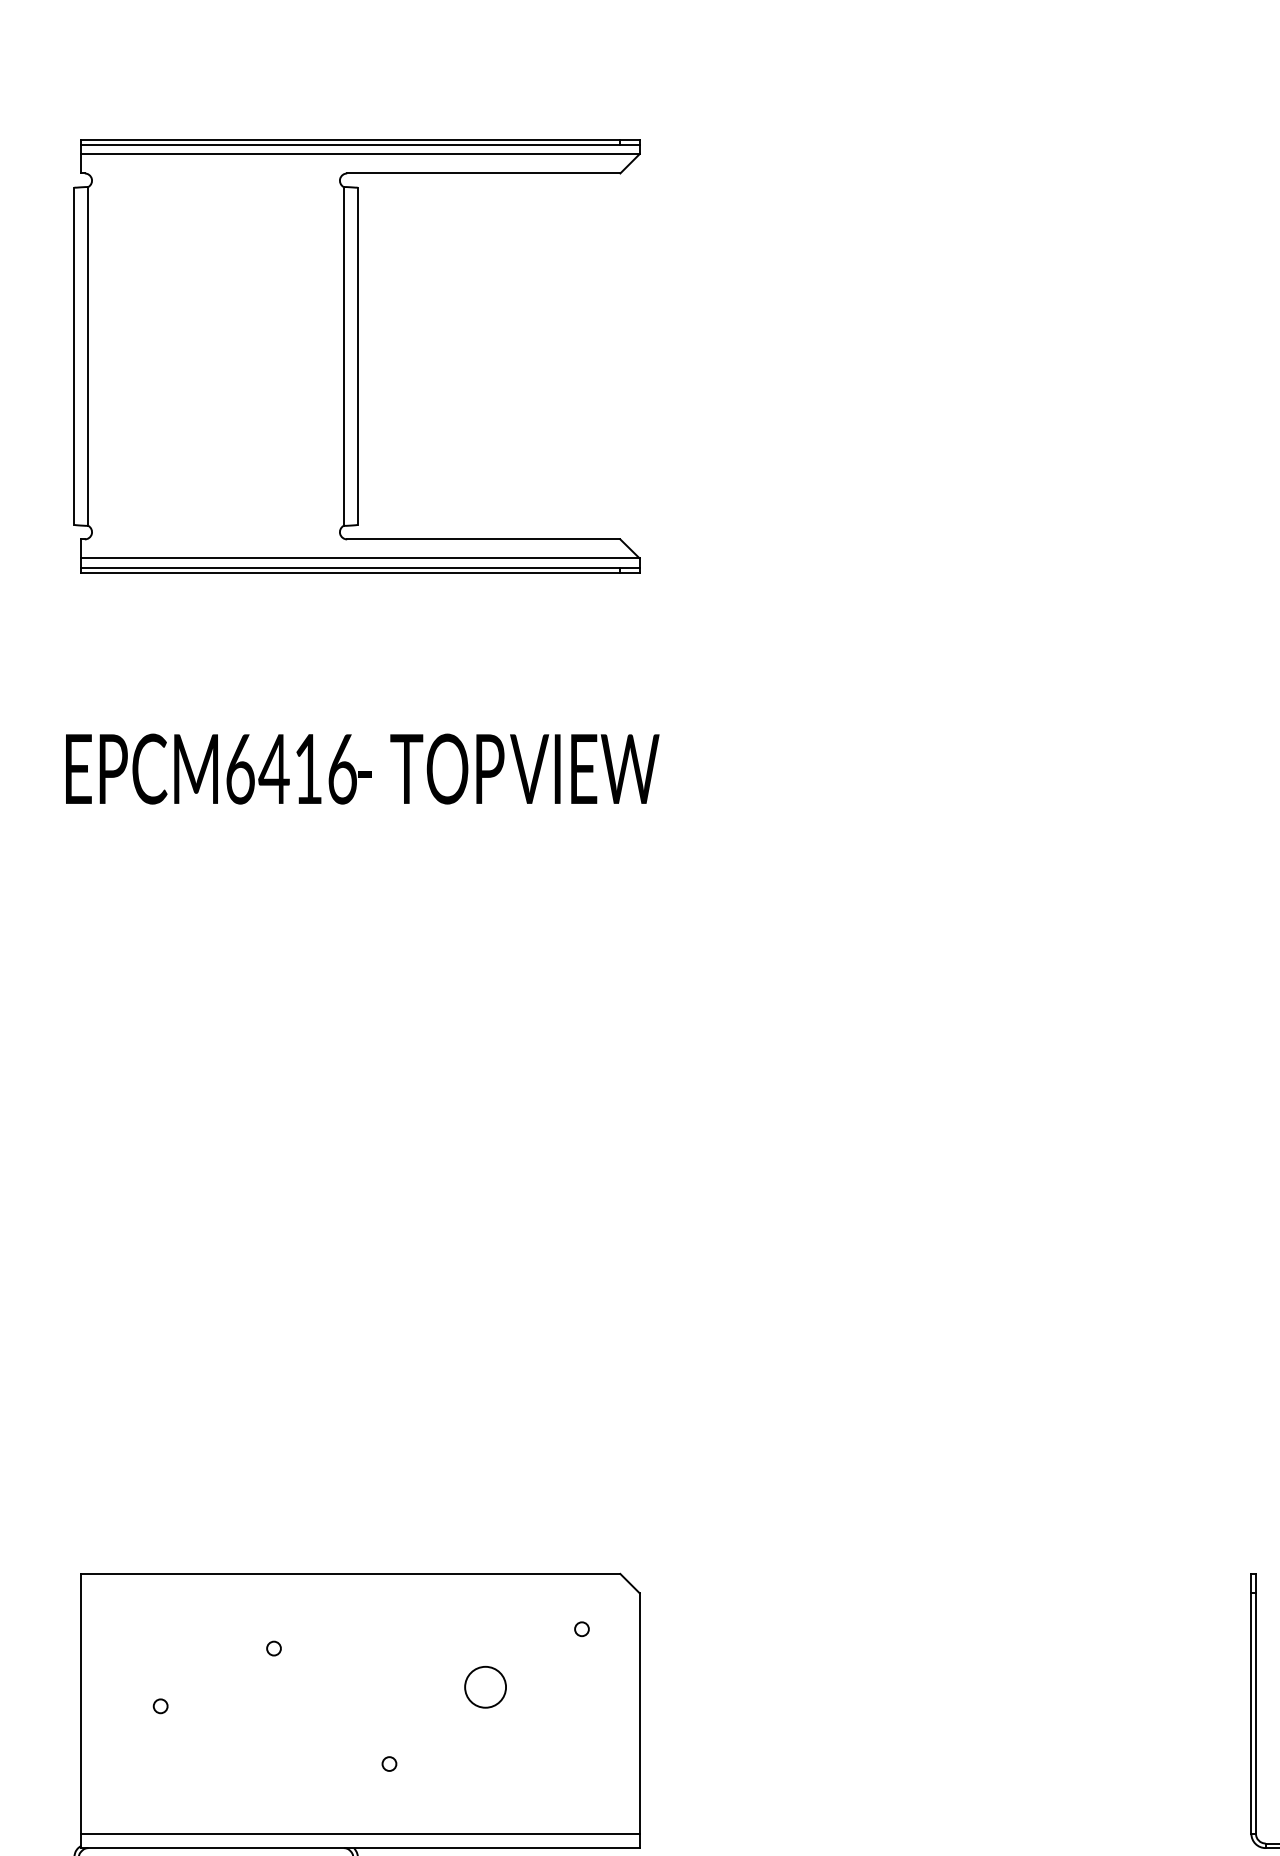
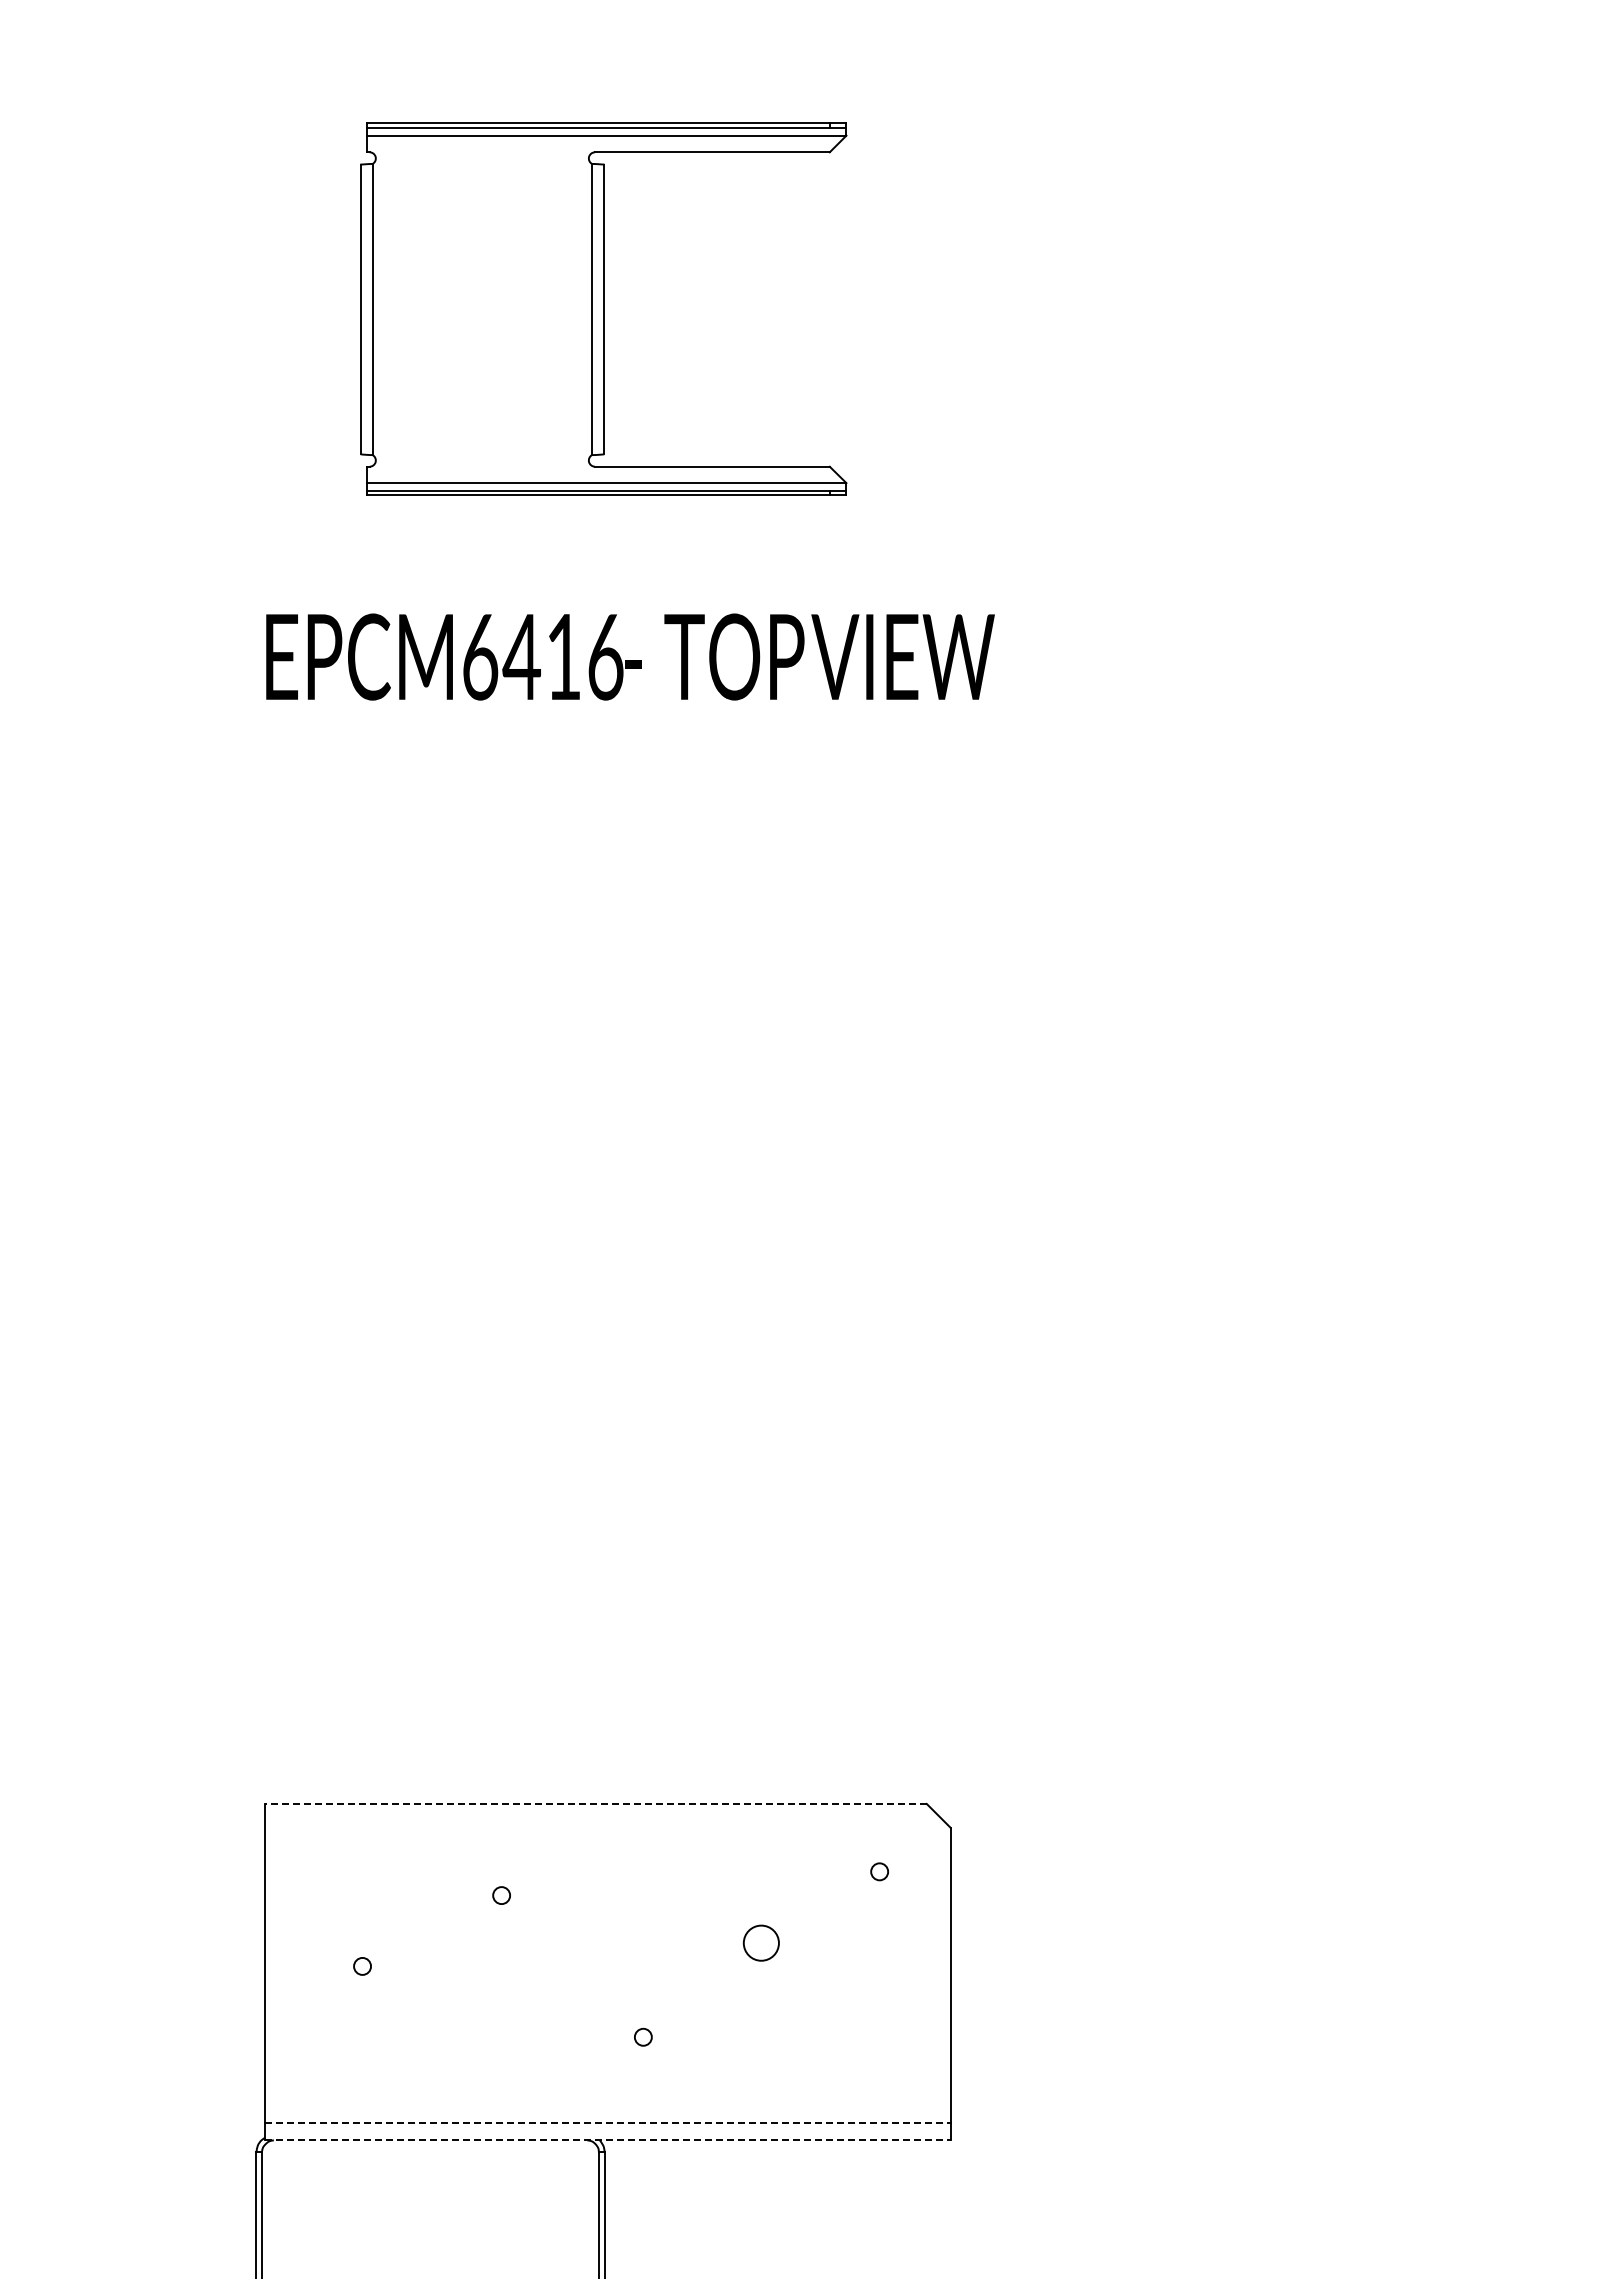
part: (356, 356) -> (603, 309), size x0.7
text: (362, 768) -> (630, 656), moved
line: (350, 1573) -> (595, 1803), solid -> dashed
circle: (485, 1687) -> (761, 1943), size x0.7
line: (360, 1833) -> (607, 2122), solid -> dashed
line: (360, 1848) -> (607, 2140), solid -> dashed

